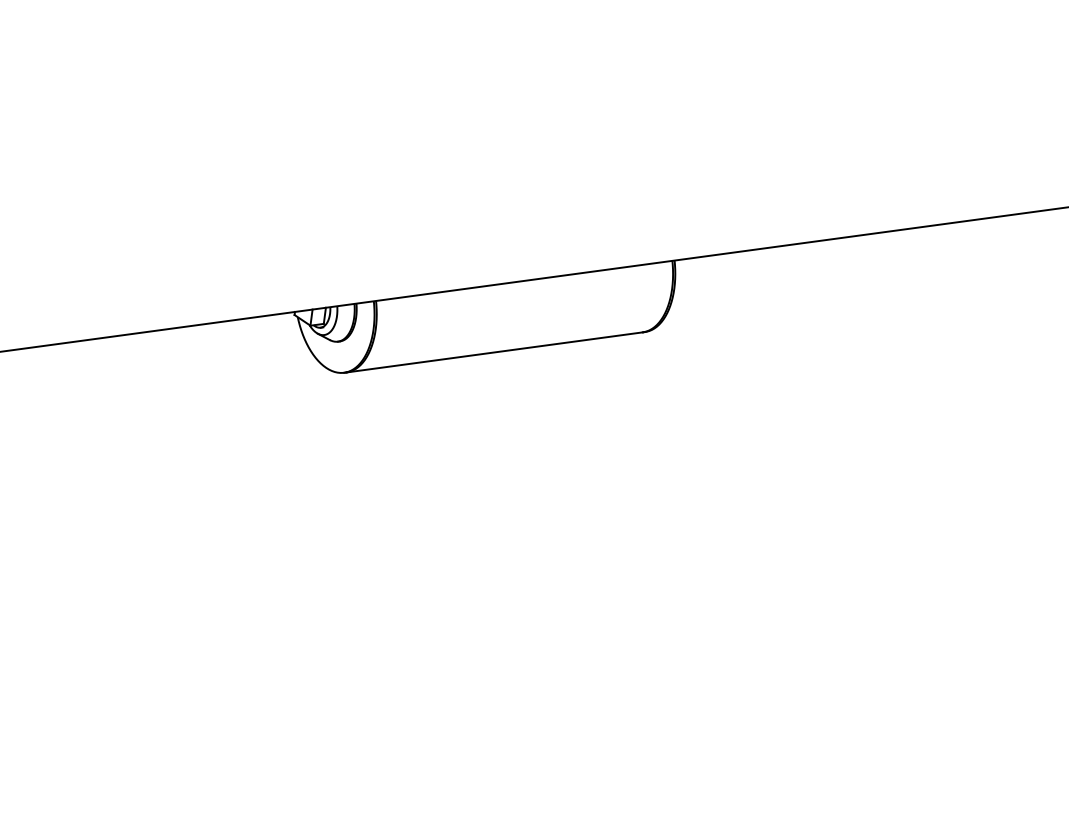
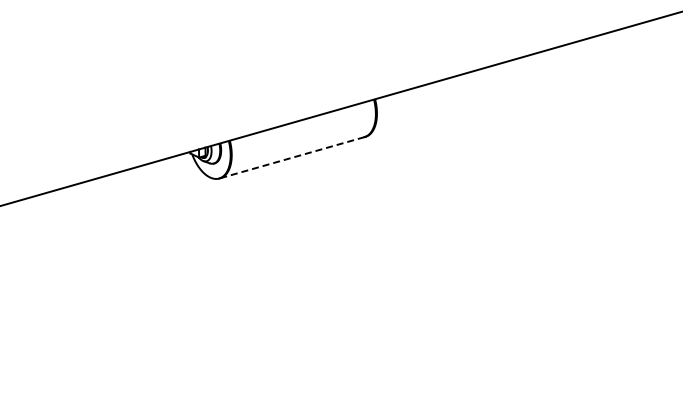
line: (494, 352) -> (292, 157), solid -> dashed

